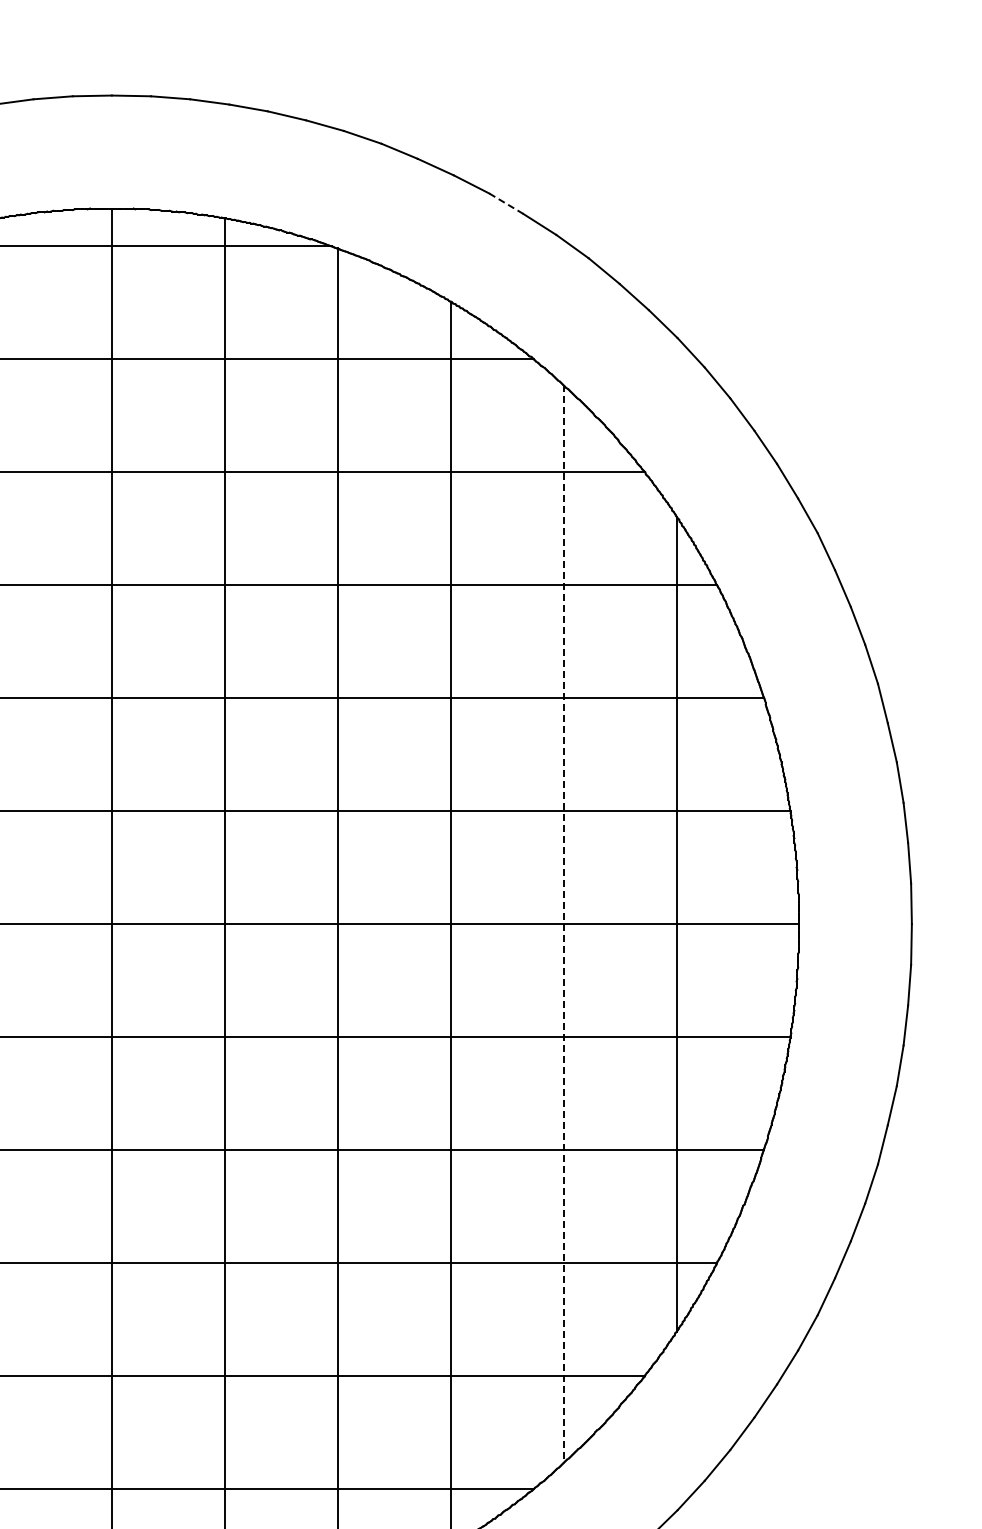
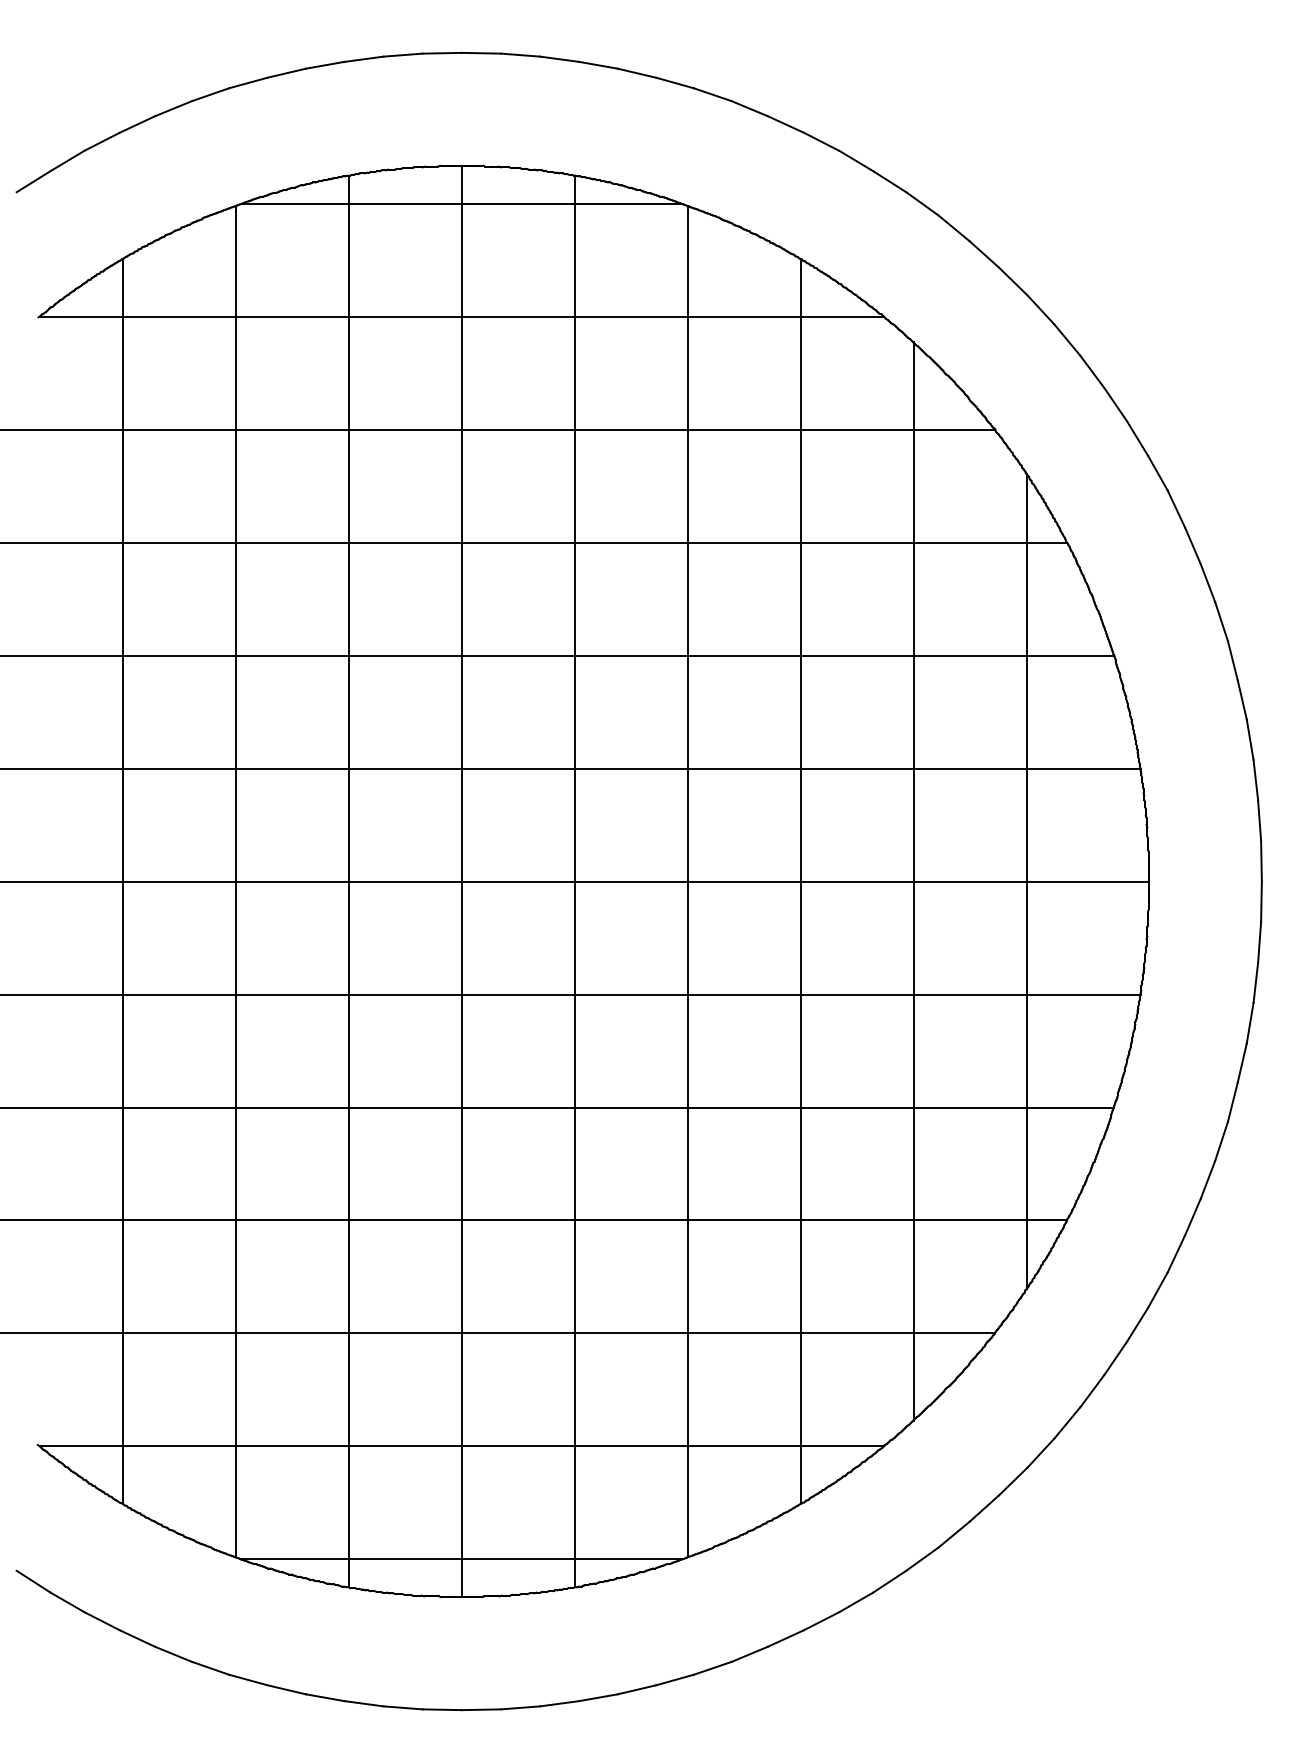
line: (506, 203) -> (856, 160), dashed -> solid
line: (563, 924) -> (913, 881), dashed -> solid

